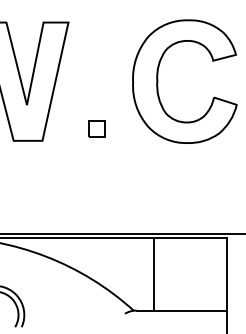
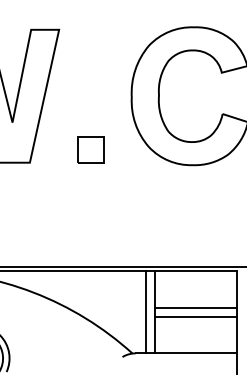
part: (96, 129) -> (90, 149), size x1.43
line: (189, 270) -> (195, 308), added
line: (145, 273) -> (145, 311), added
line: (189, 277) -> (195, 316), added

